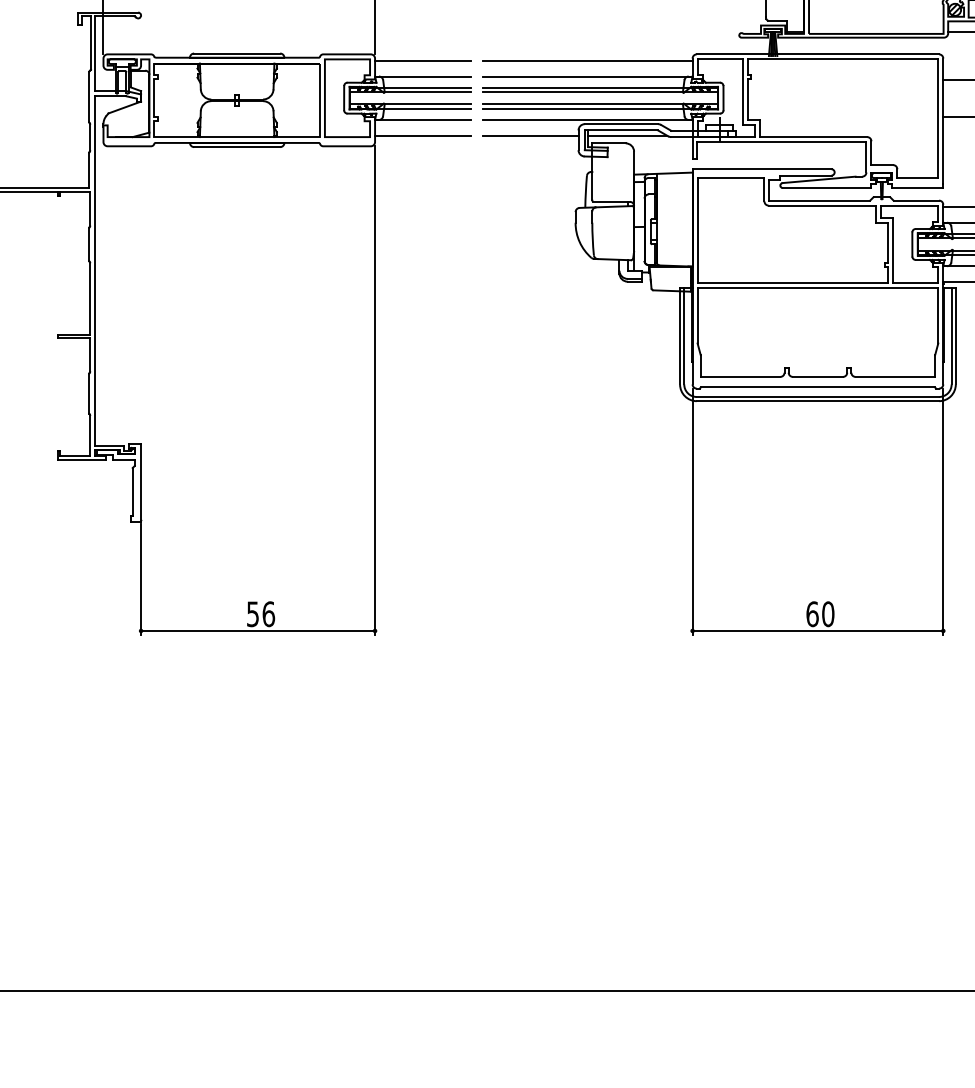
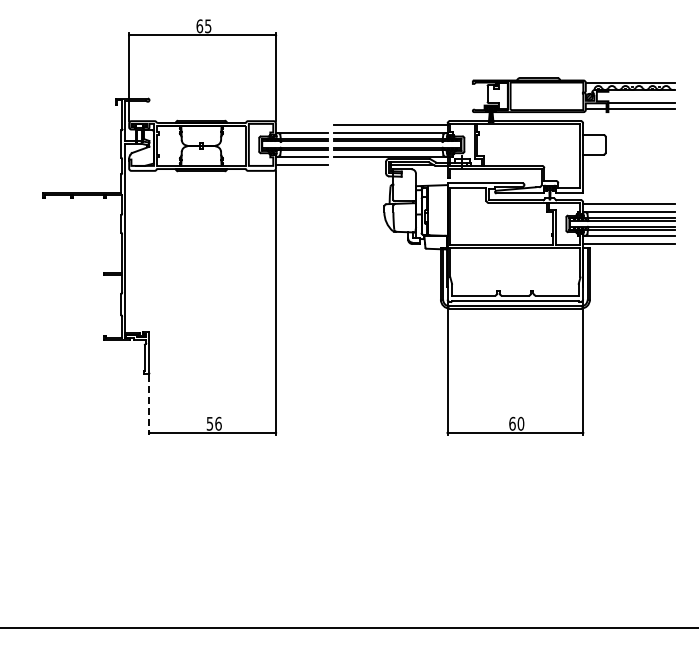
line: (422, 60) -> (301, 124), removed
line: (529, 136) -> (359, 165), removed
line: (141, 580) -> (149, 405), solid -> dashed

